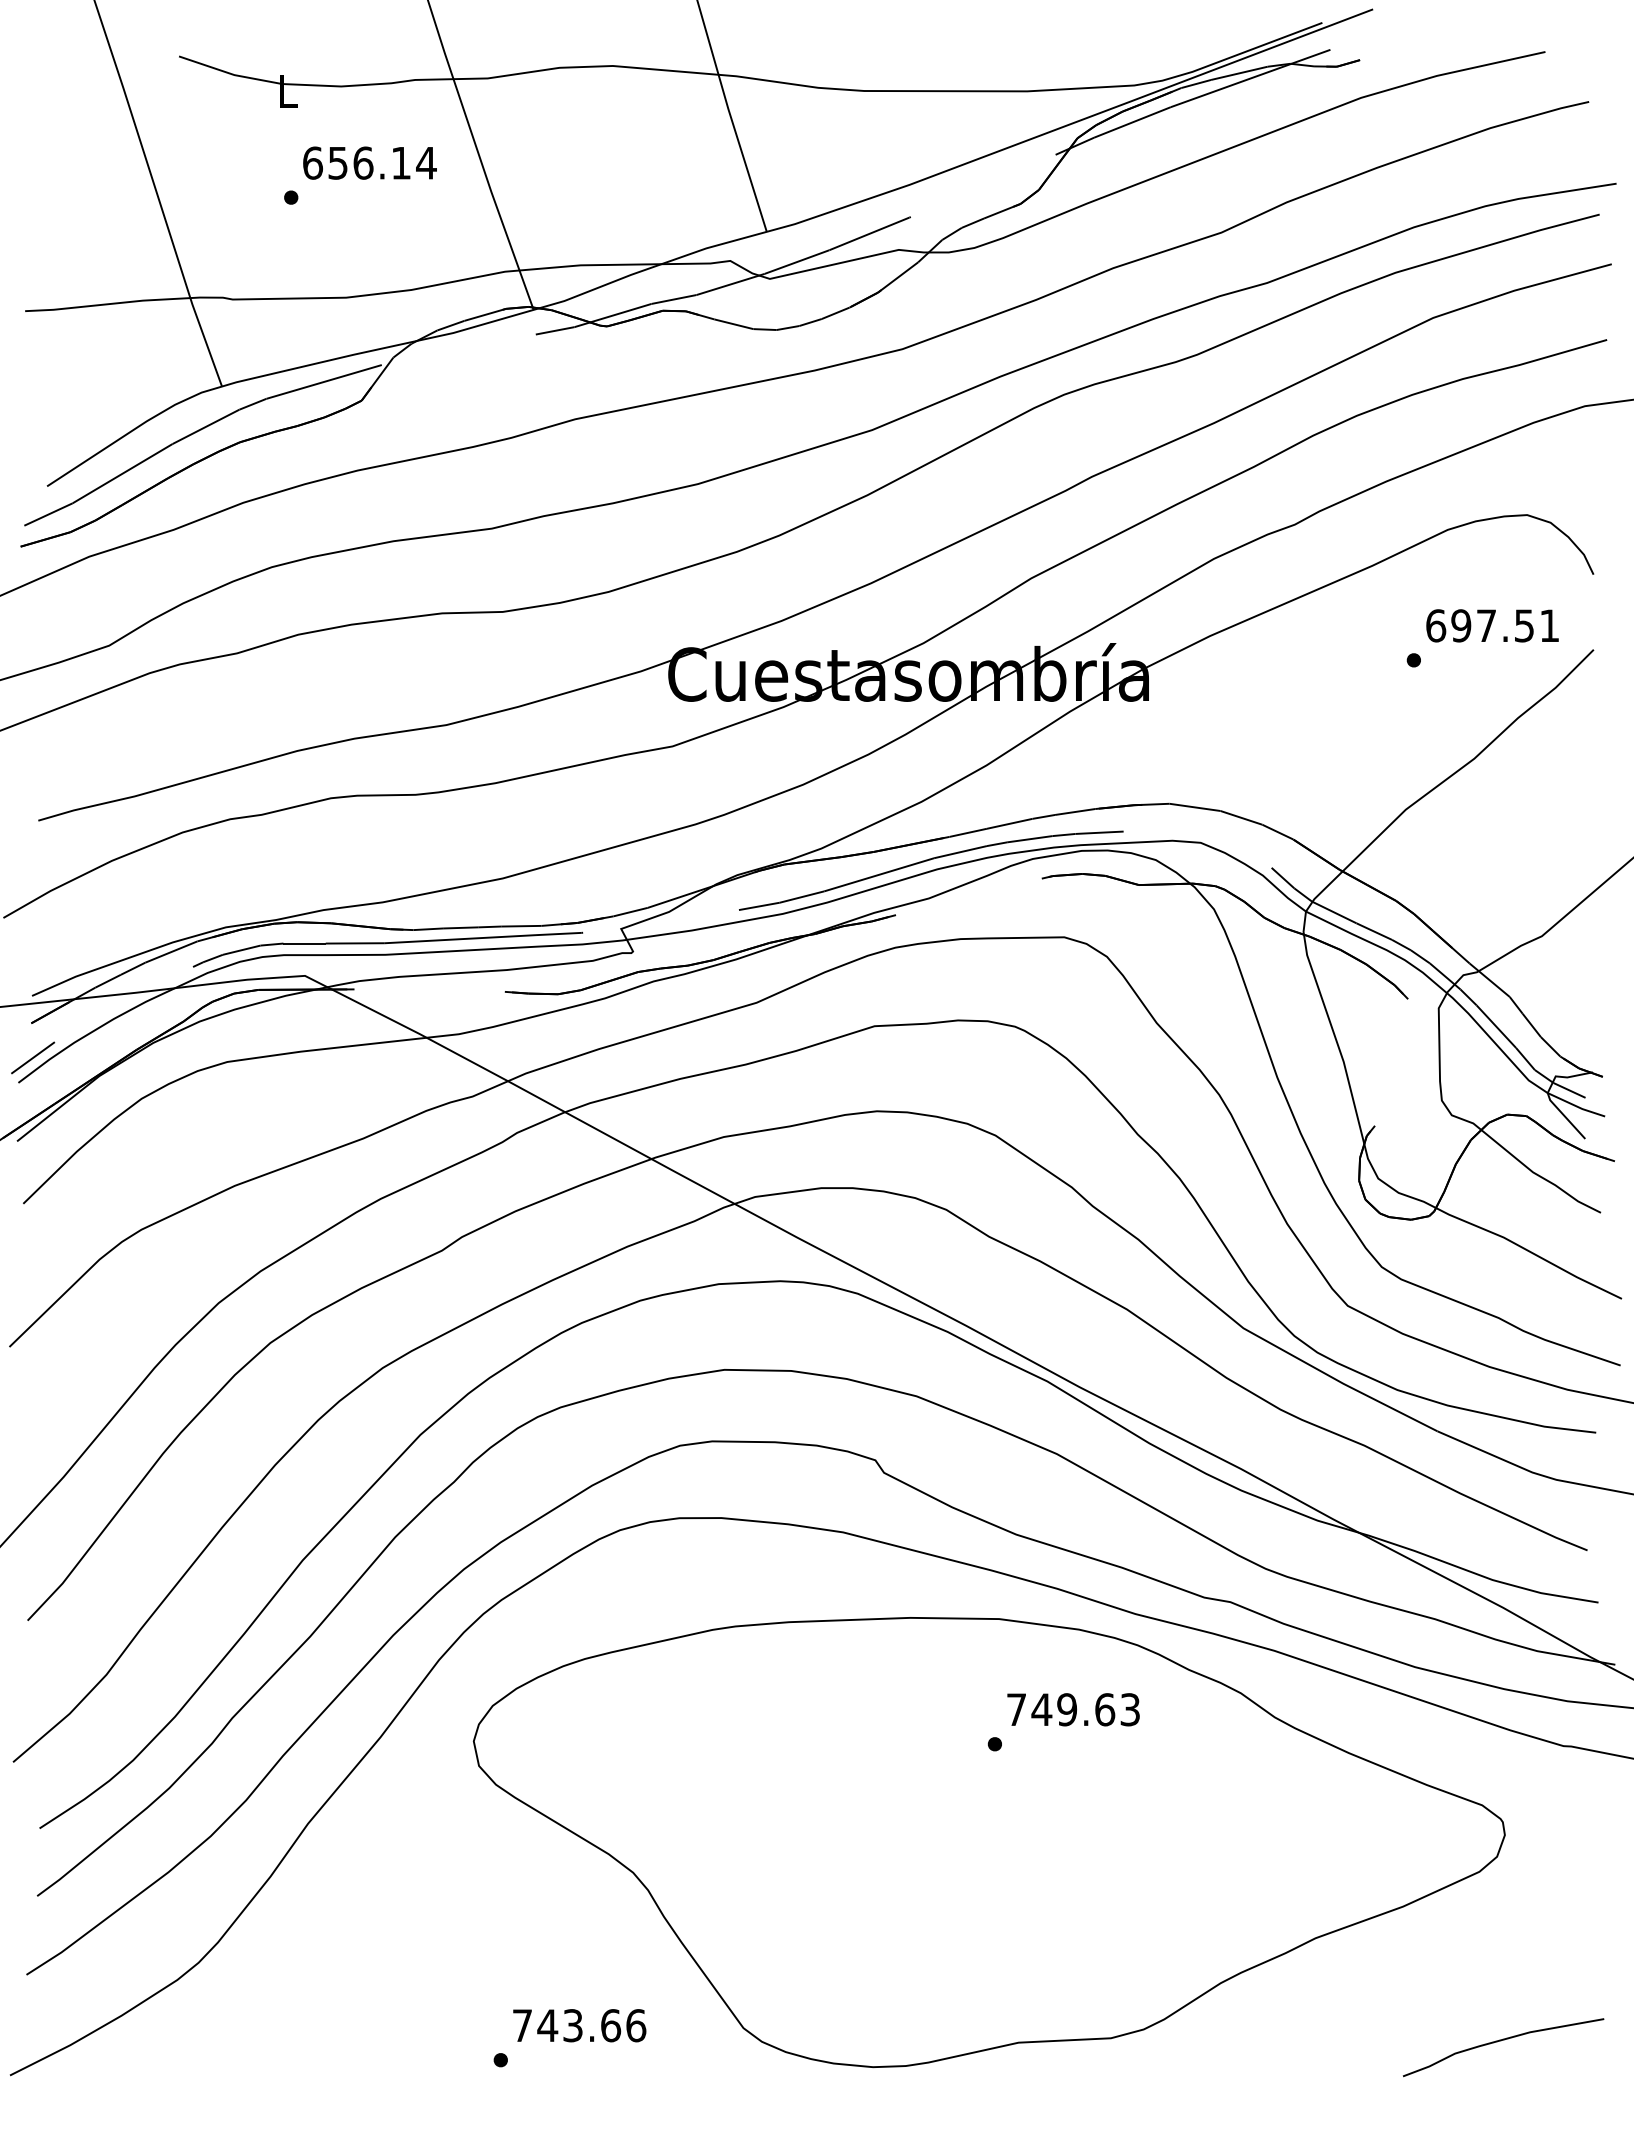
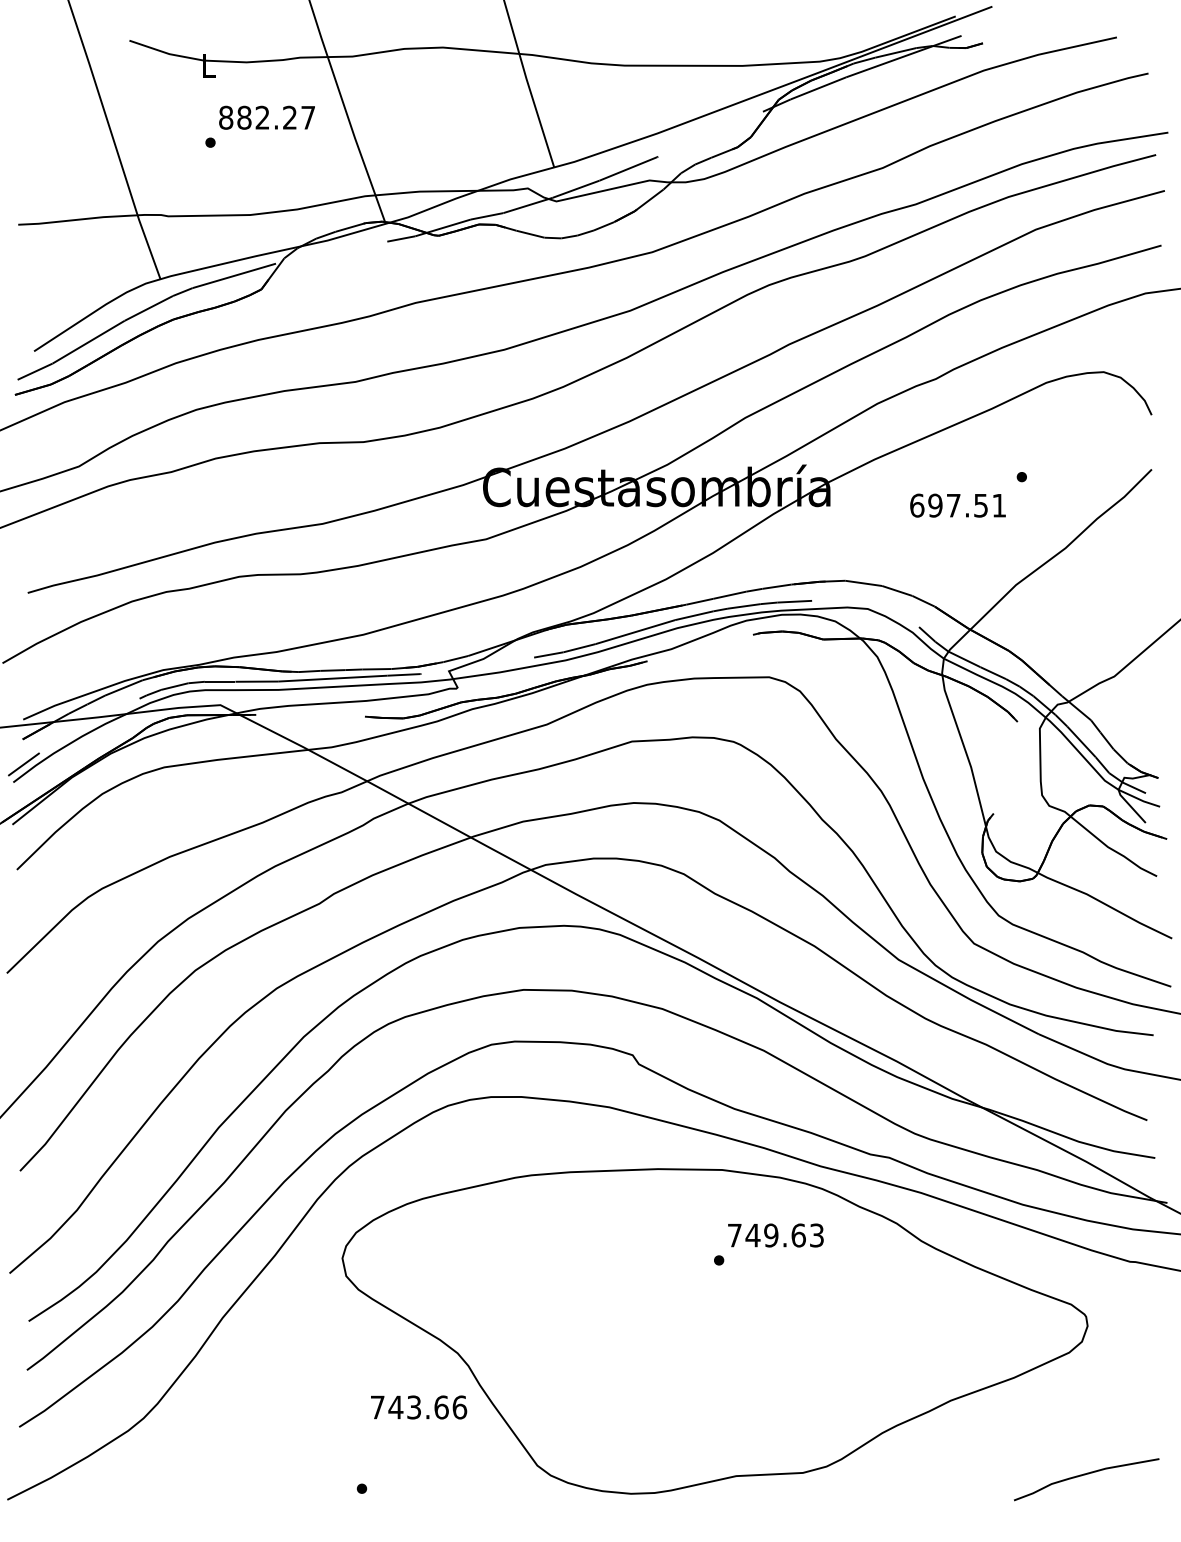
text: (369, 162) -> (267, 117), 656.14 -> 882.27
text: (1492, 625) -> (957, 505), moved
text: (579, 2025) -> (418, 1407), moved

